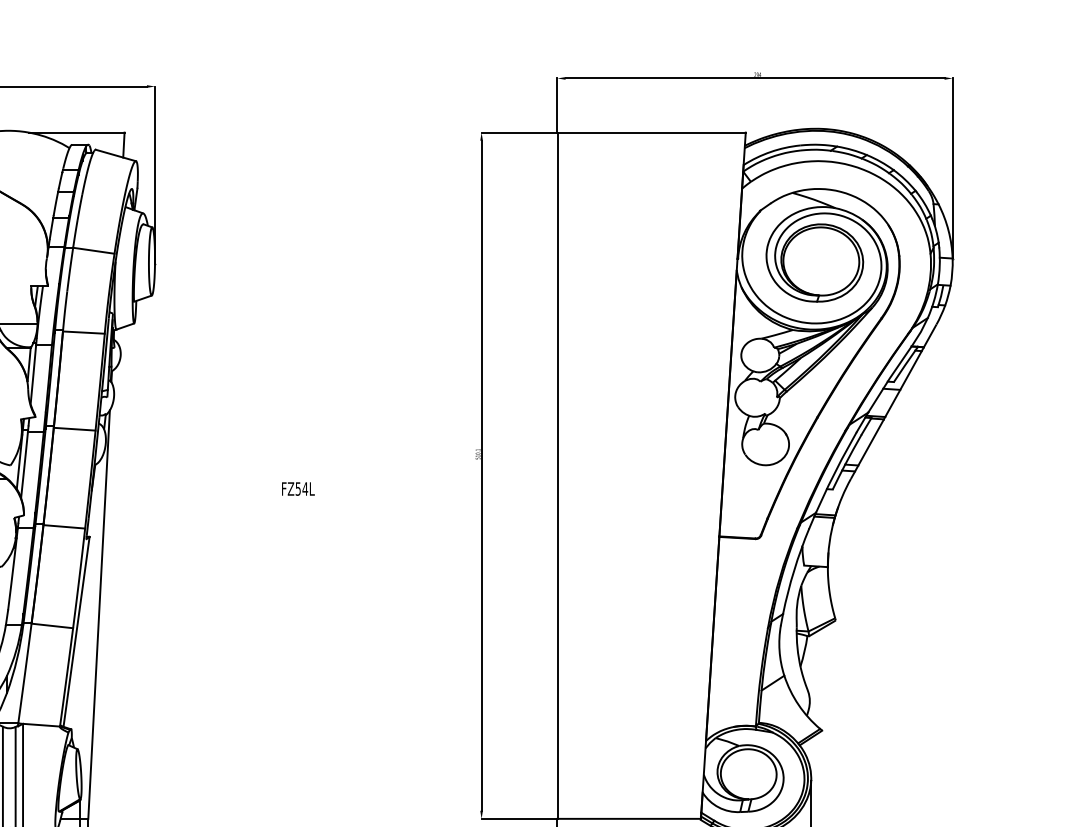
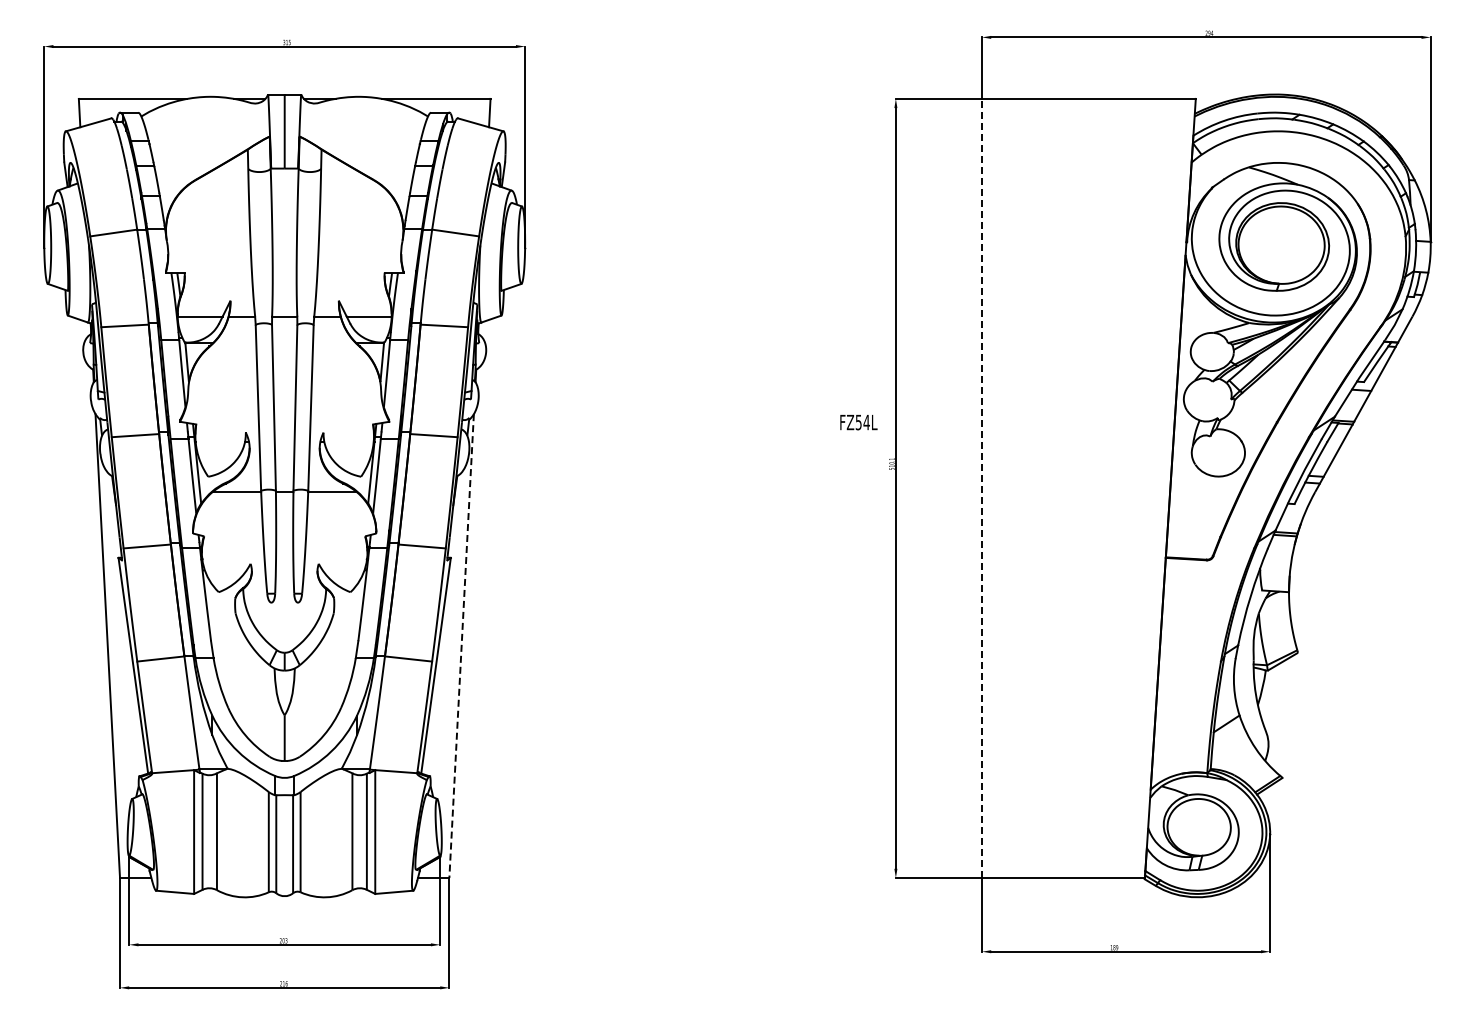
line: (557, 475) -> (982, 488), solid -> dashed
text: (298, 488) -> (858, 422), moved
line: (98, 614) -> (461, 646), solid -> dashed

